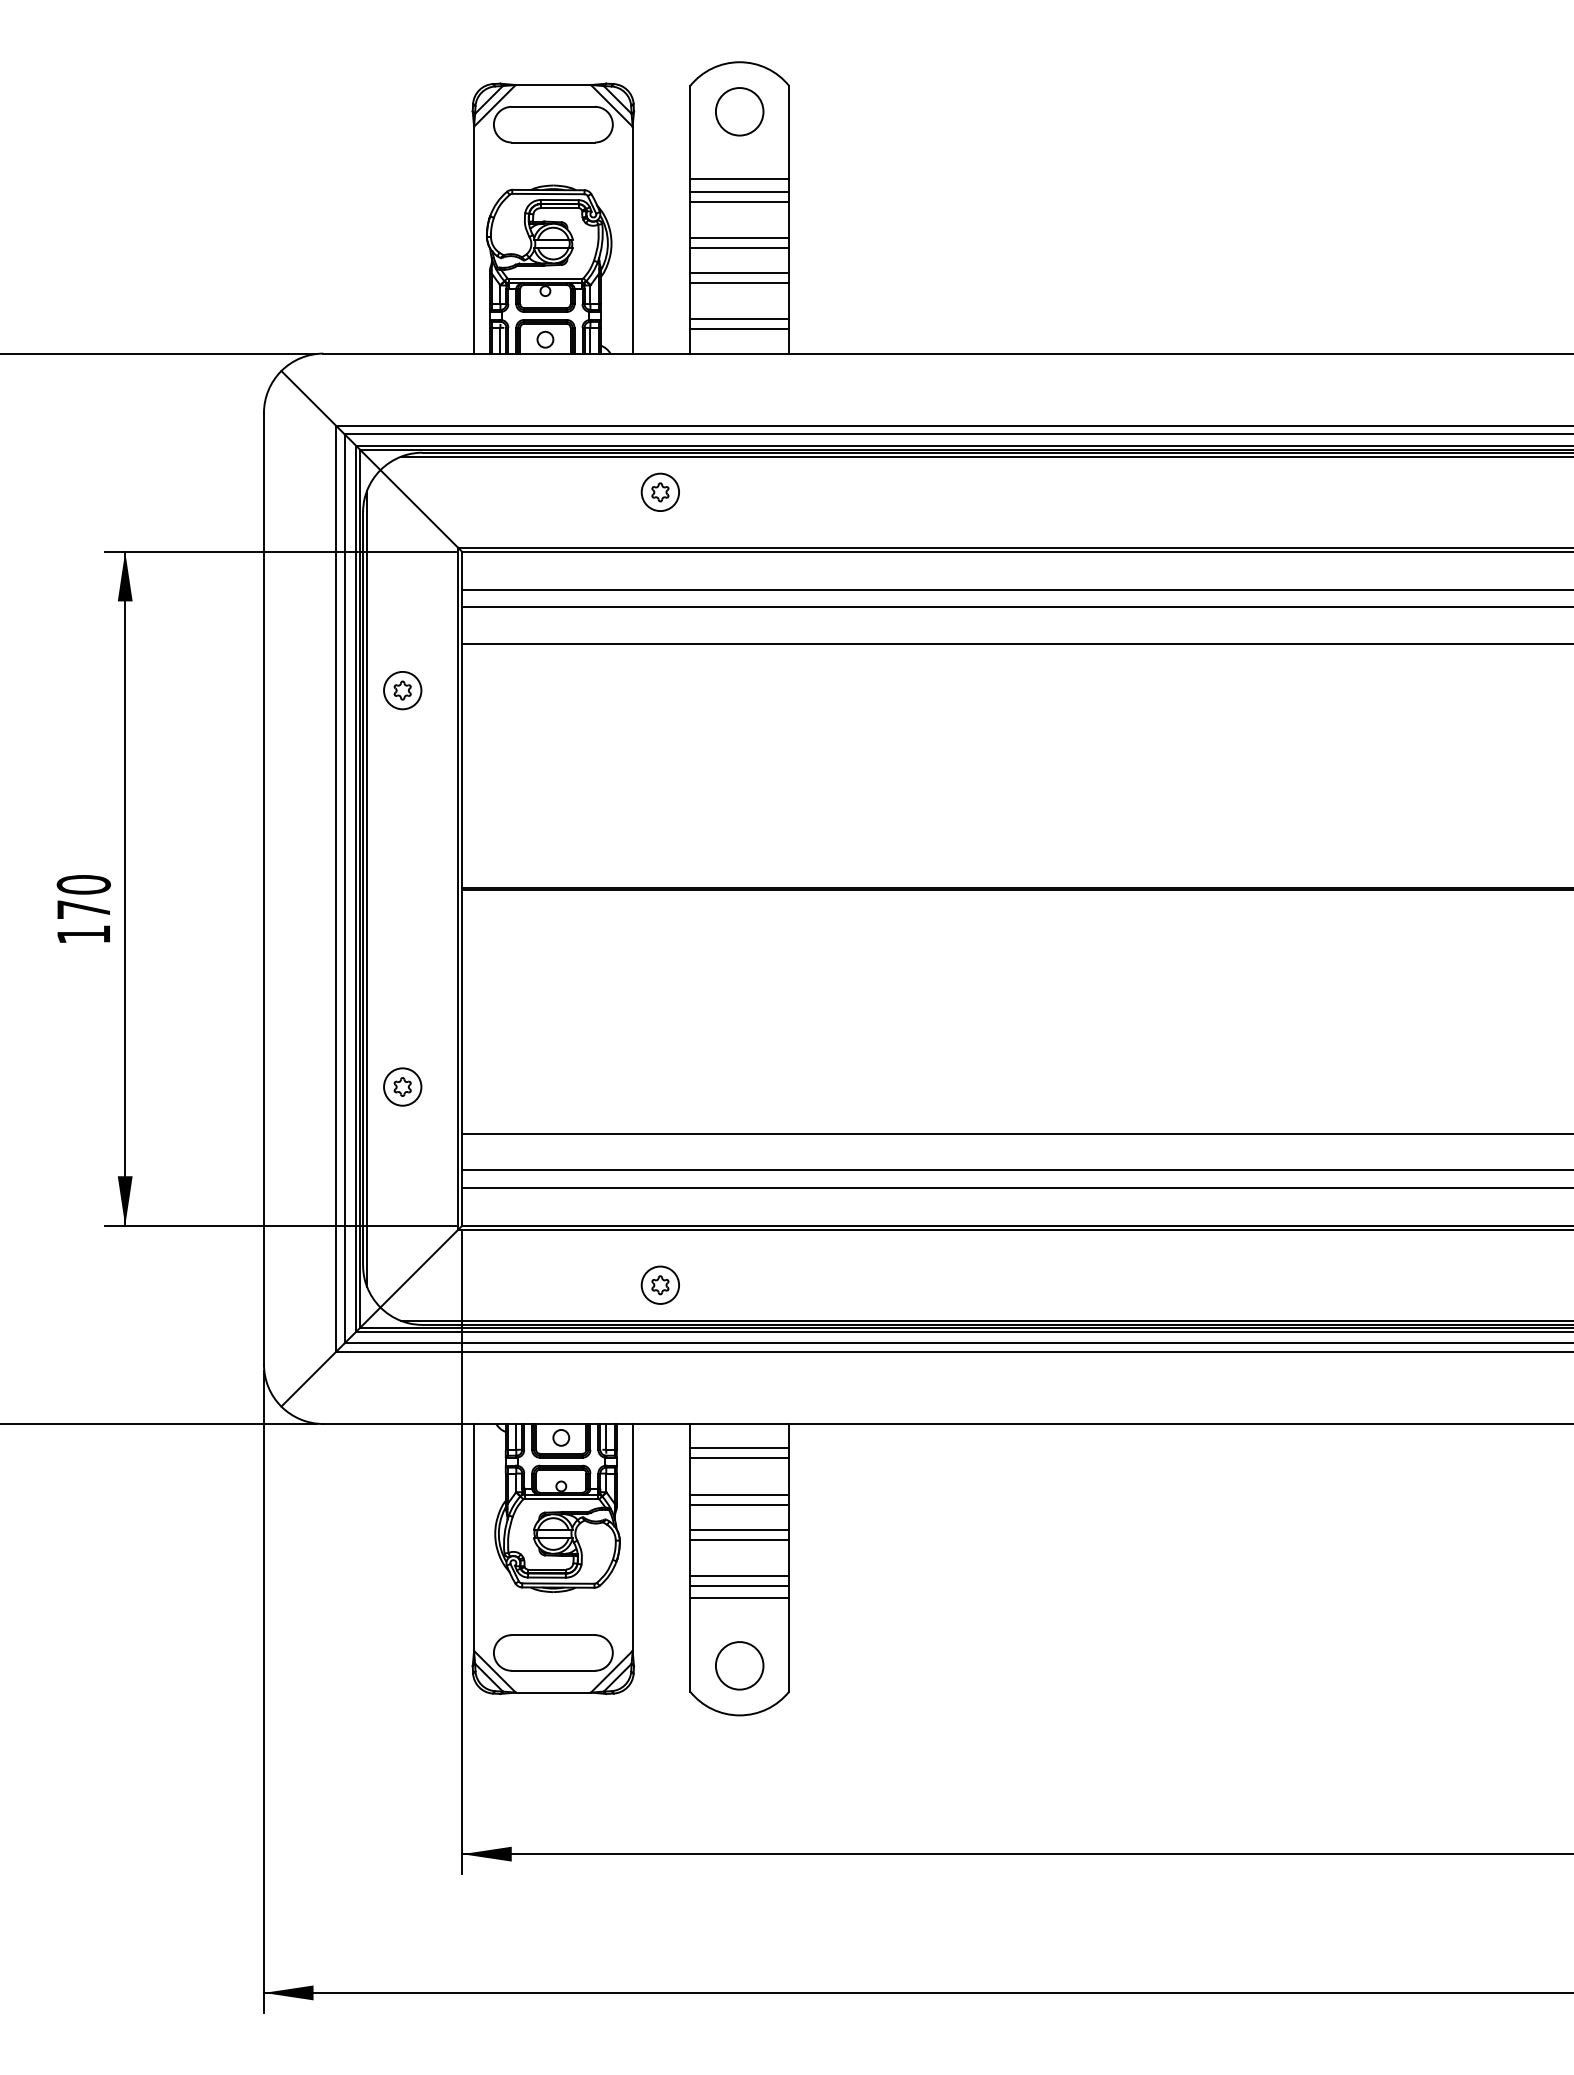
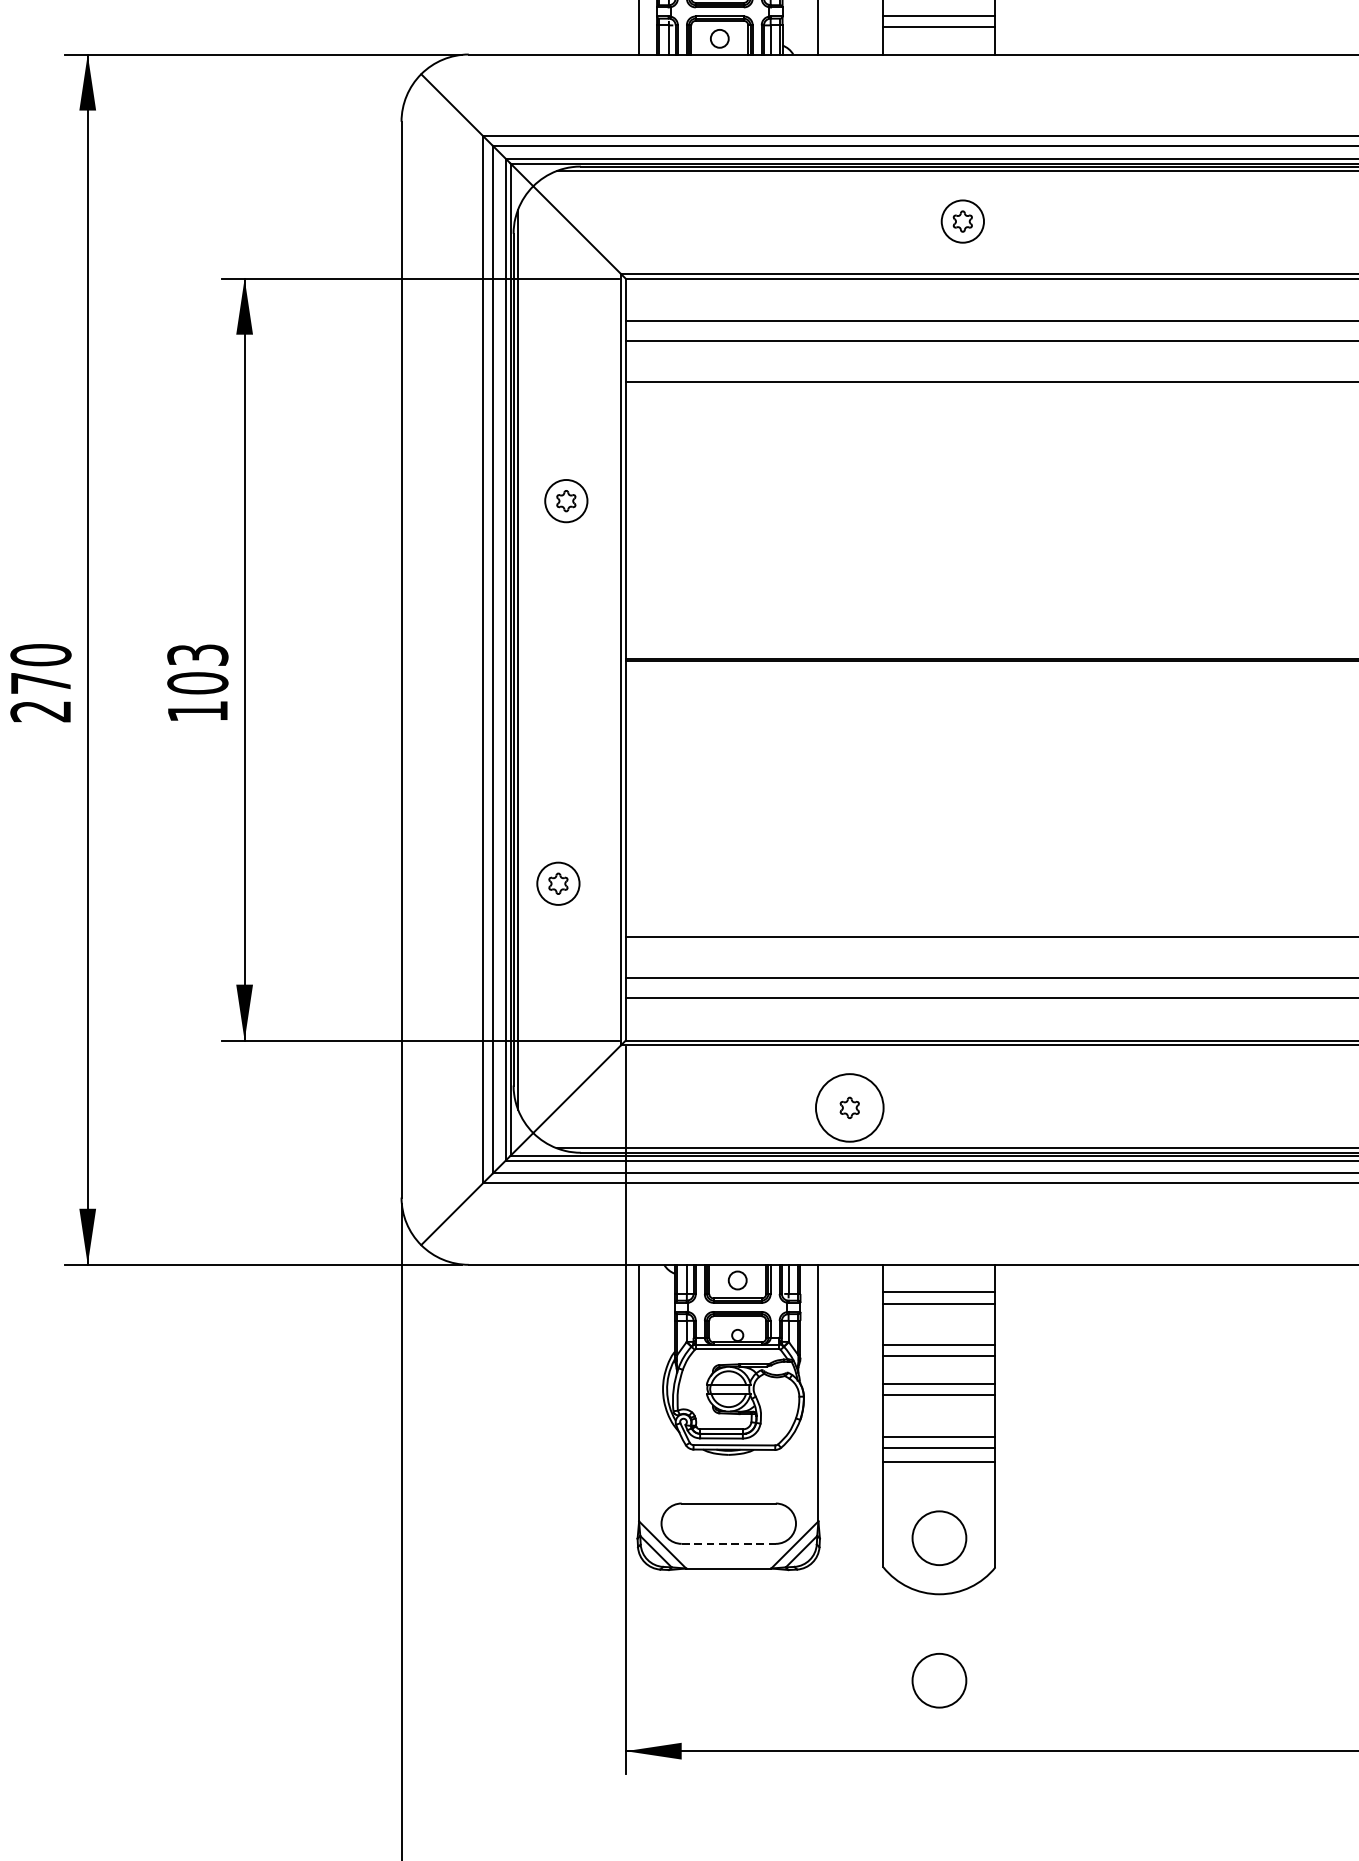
part: (659, 491) -> (961, 220), moved
part: (402, 690) -> (566, 501), moved
text: (83, 897) -> (197, 669), 170 -> 103
circle: (660, 1284) -> (849, 1107), size x1.6
line: (553, 1670) -> (728, 1543), solid -> dashed
circle: (739, 1791) -> (939, 1680), added

